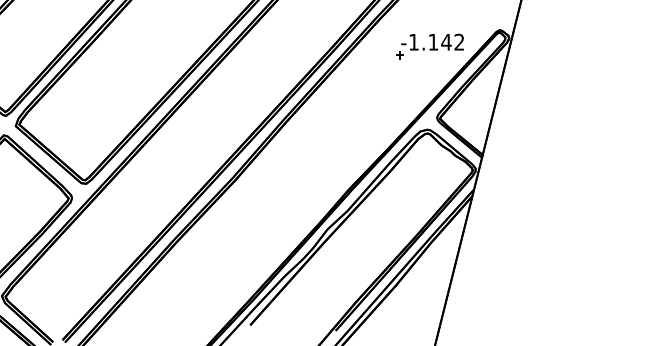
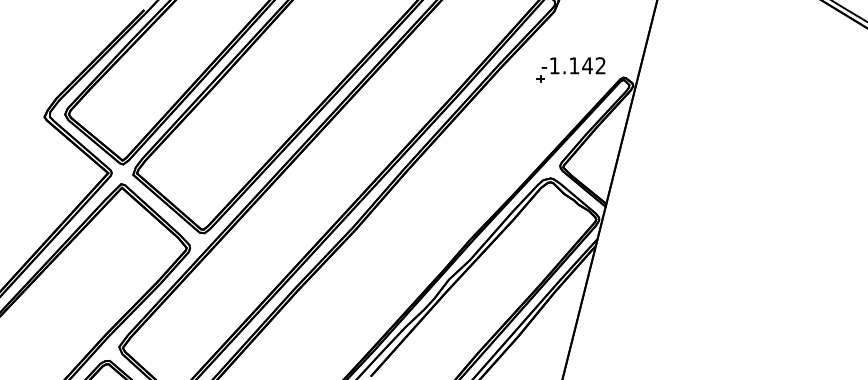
part: (429, 45) -> (570, 69), moved

